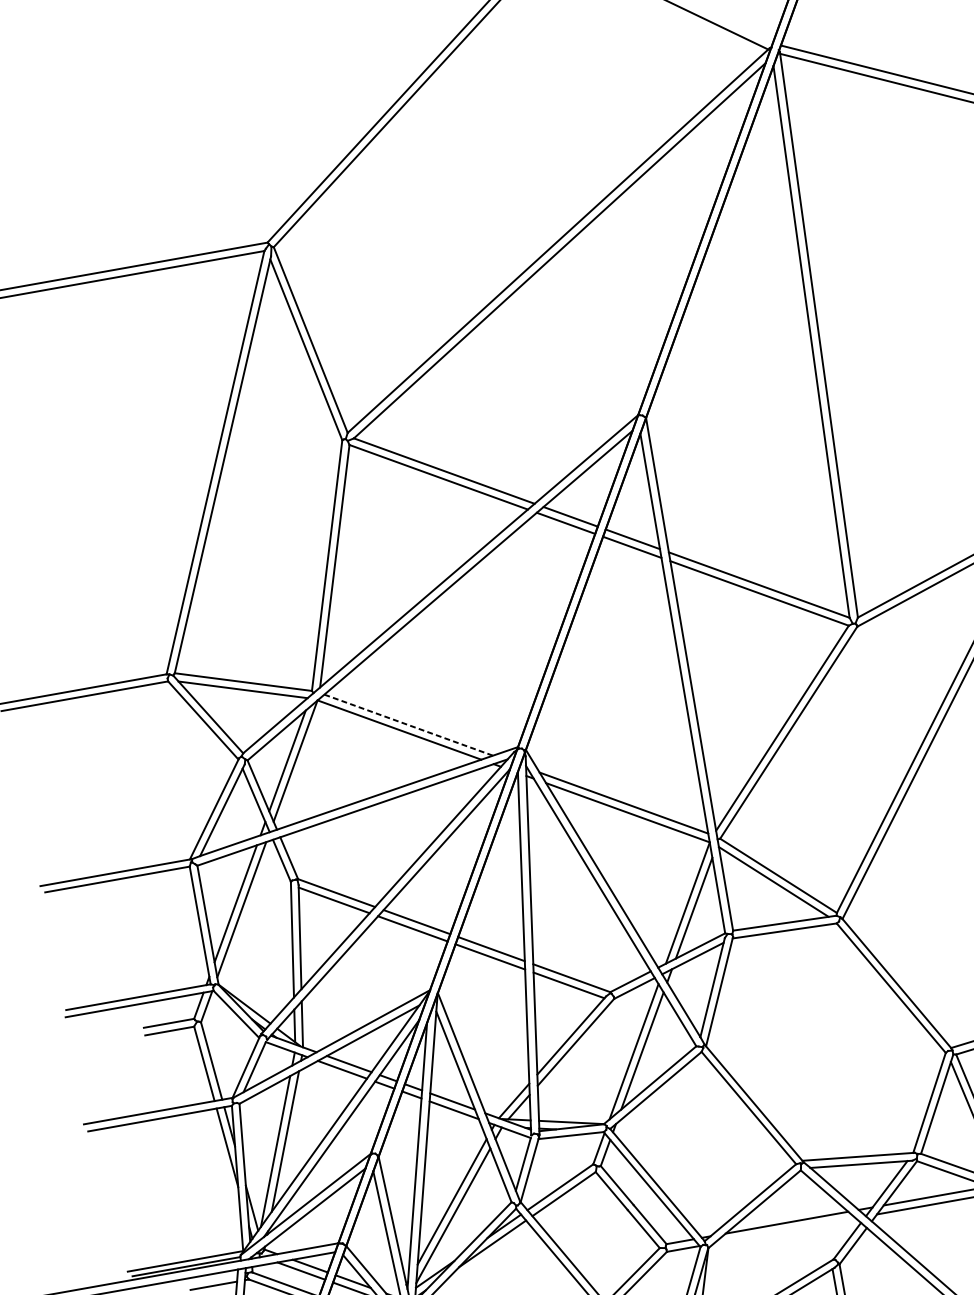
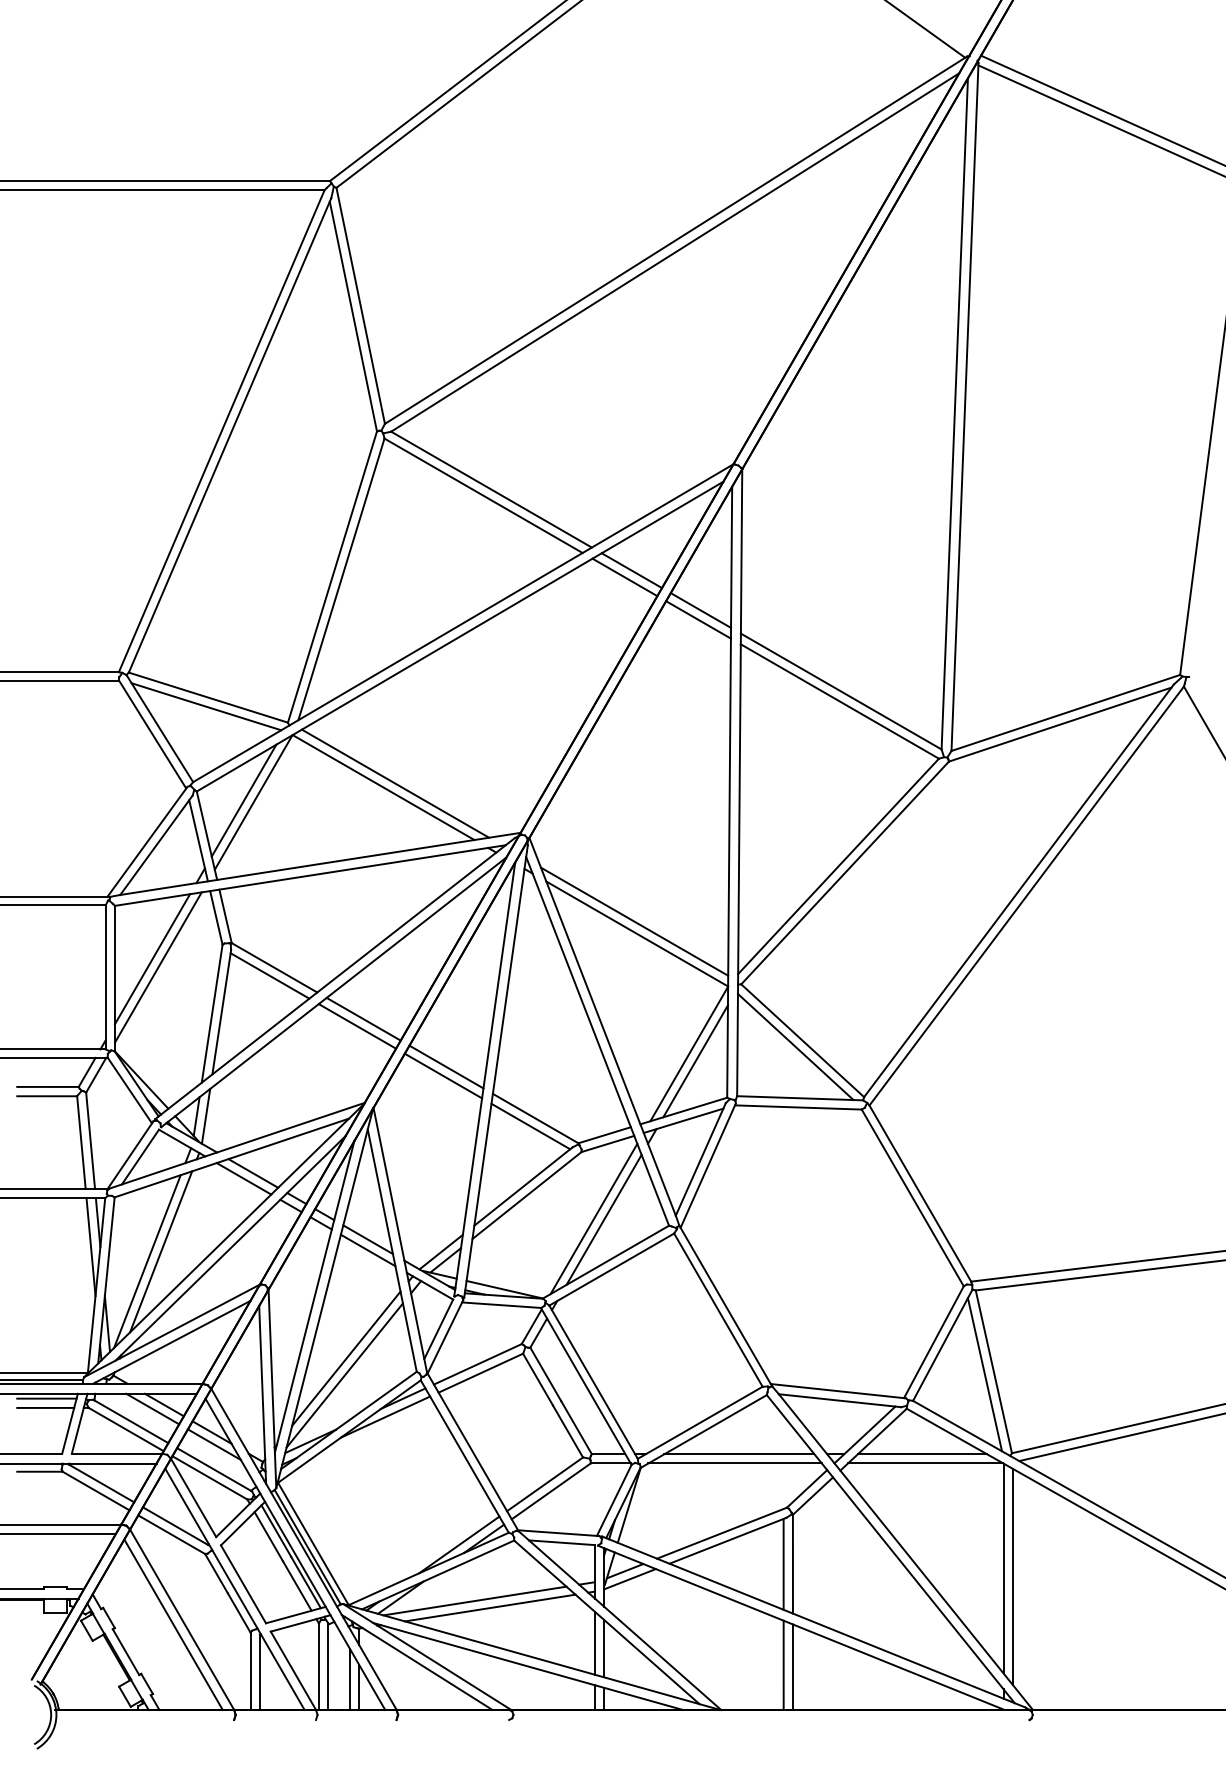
line: (408, 725) -> (395, 783), dashed -> solid
line: (784, 1230) -> (734, 1463), added
line: (213, 1277) -> (46, 1398), added

